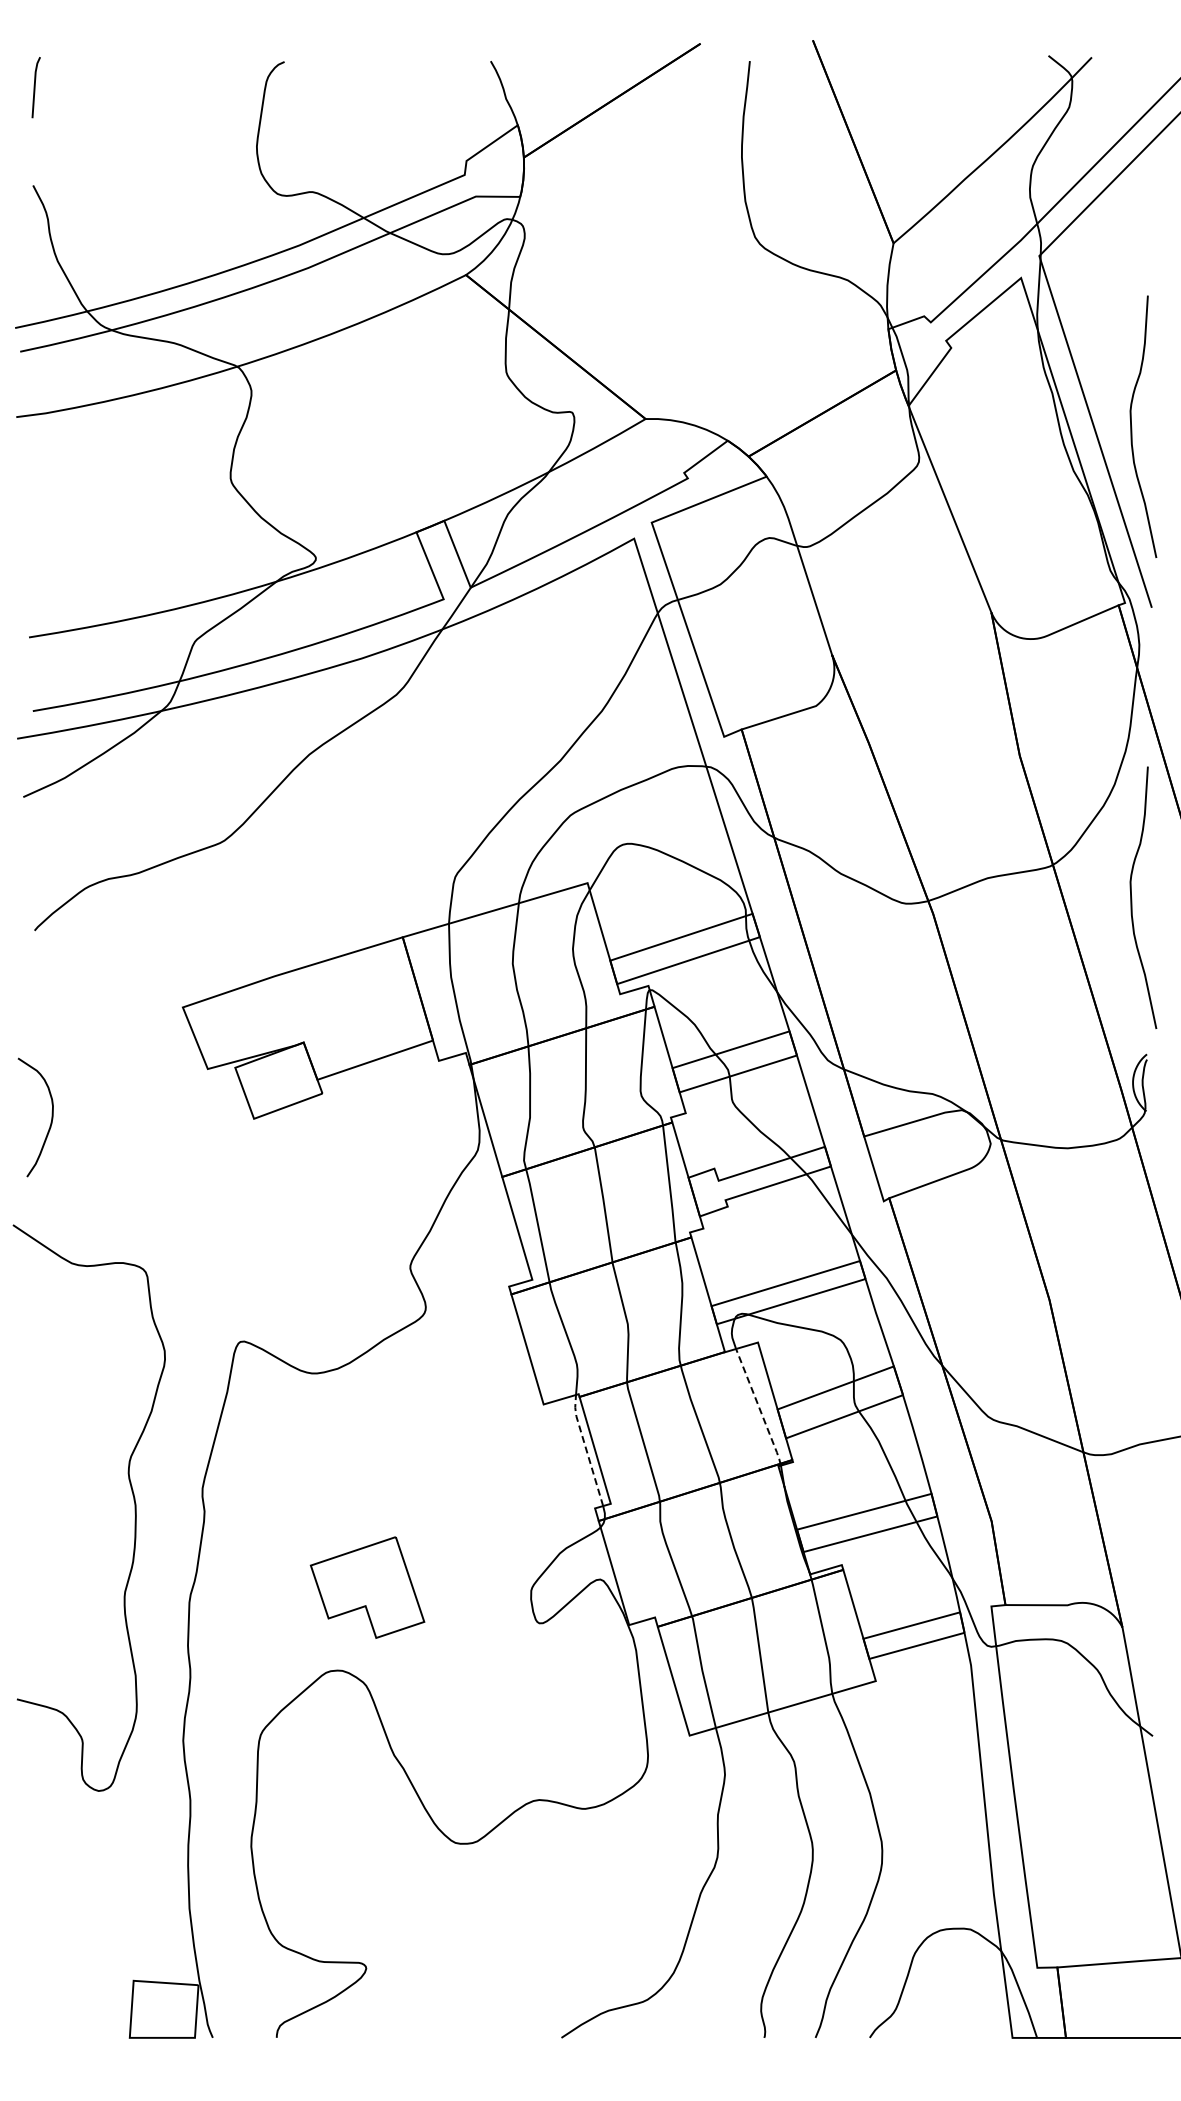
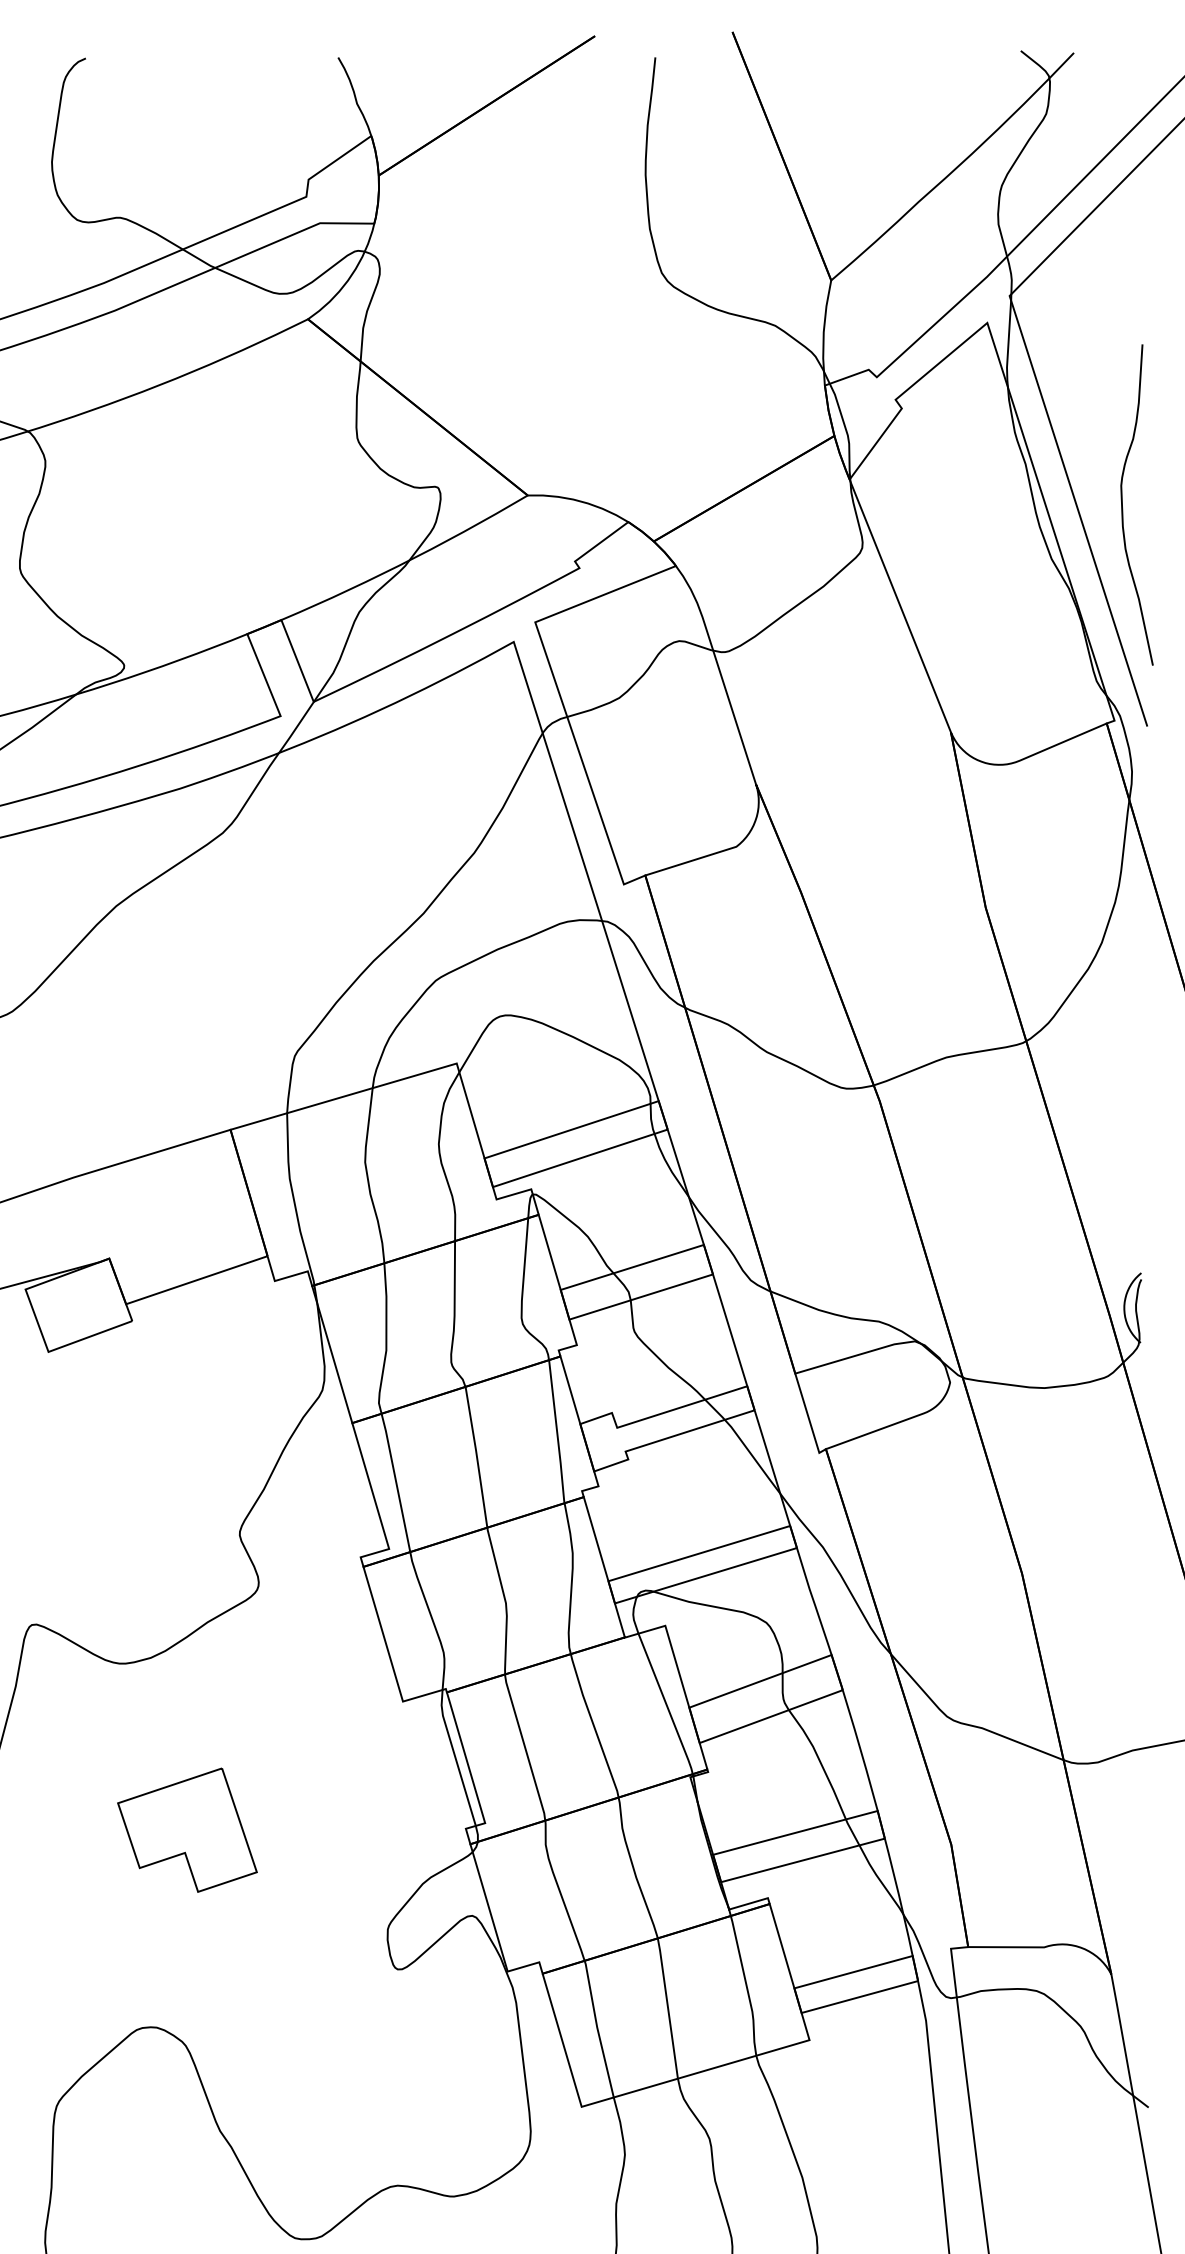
curve: (1132, 898) -> (1123, 1082), removed
line: (759, 1408) -> (667, 1706), dashed -> solid
line: (586, 1449) -> (455, 1756), dashed -> solid
part: (367, 1587) -> (187, 1830), moved

